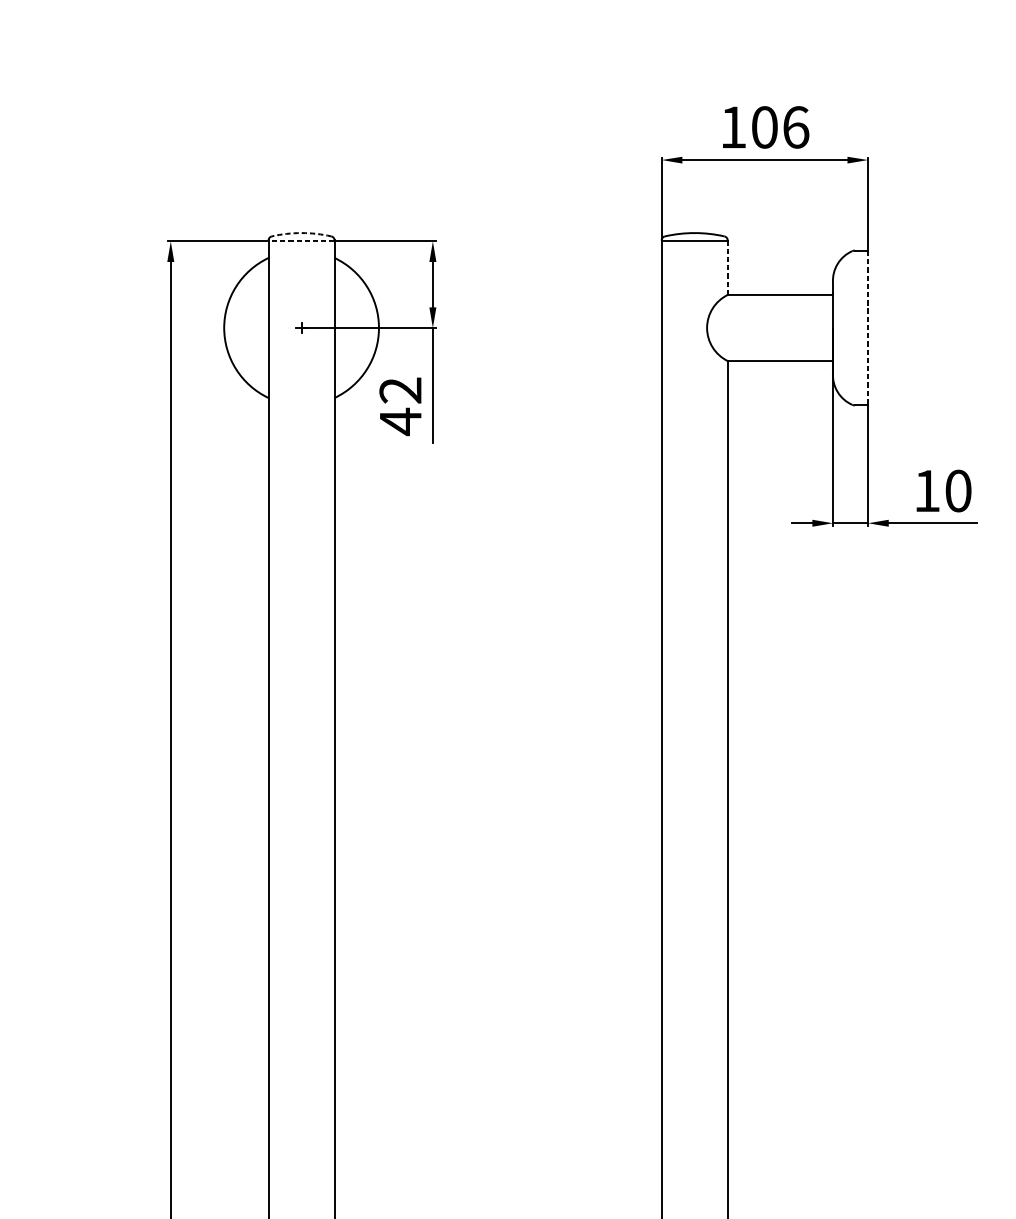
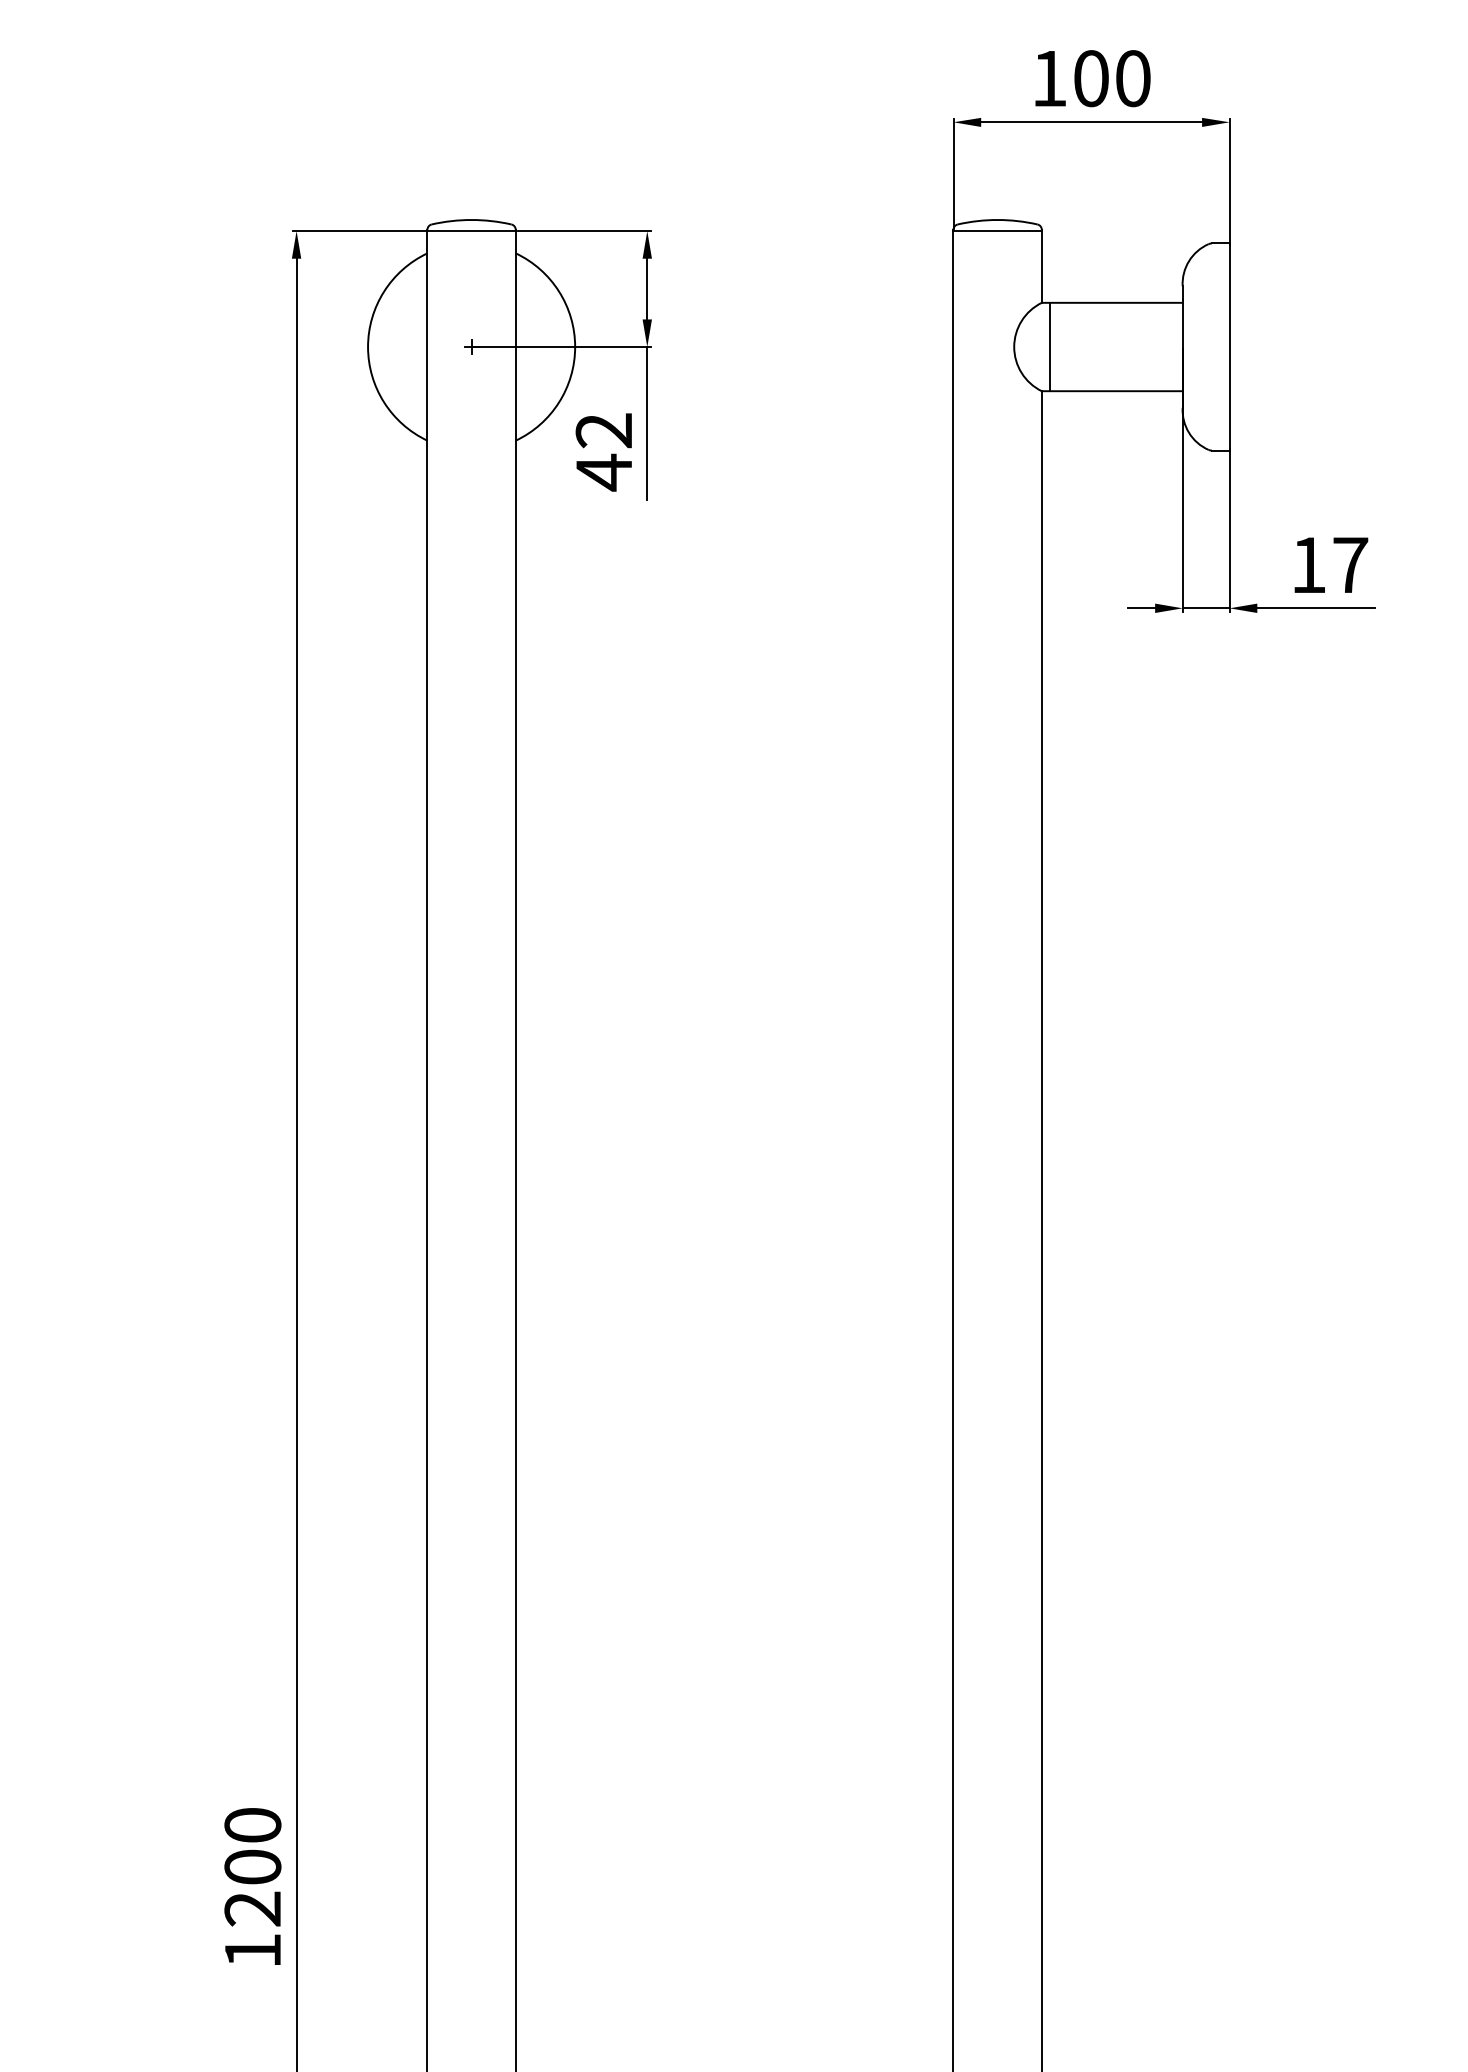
text: (796, 127) -> (1133, 78), 106 -> 100
arc: (301, 233) -> (471, 220), dashed -> solid
line: (301, 241) -> (471, 231), dashed -> solid
line: (727, 267) -> (1041, 266), dashed -> solid
line: (734, 327) -> (1050, 346), added
line: (867, 328) -> (1229, 347), dashed -> solid
text: (958, 490) -> (1350, 564), 10 -> 17

